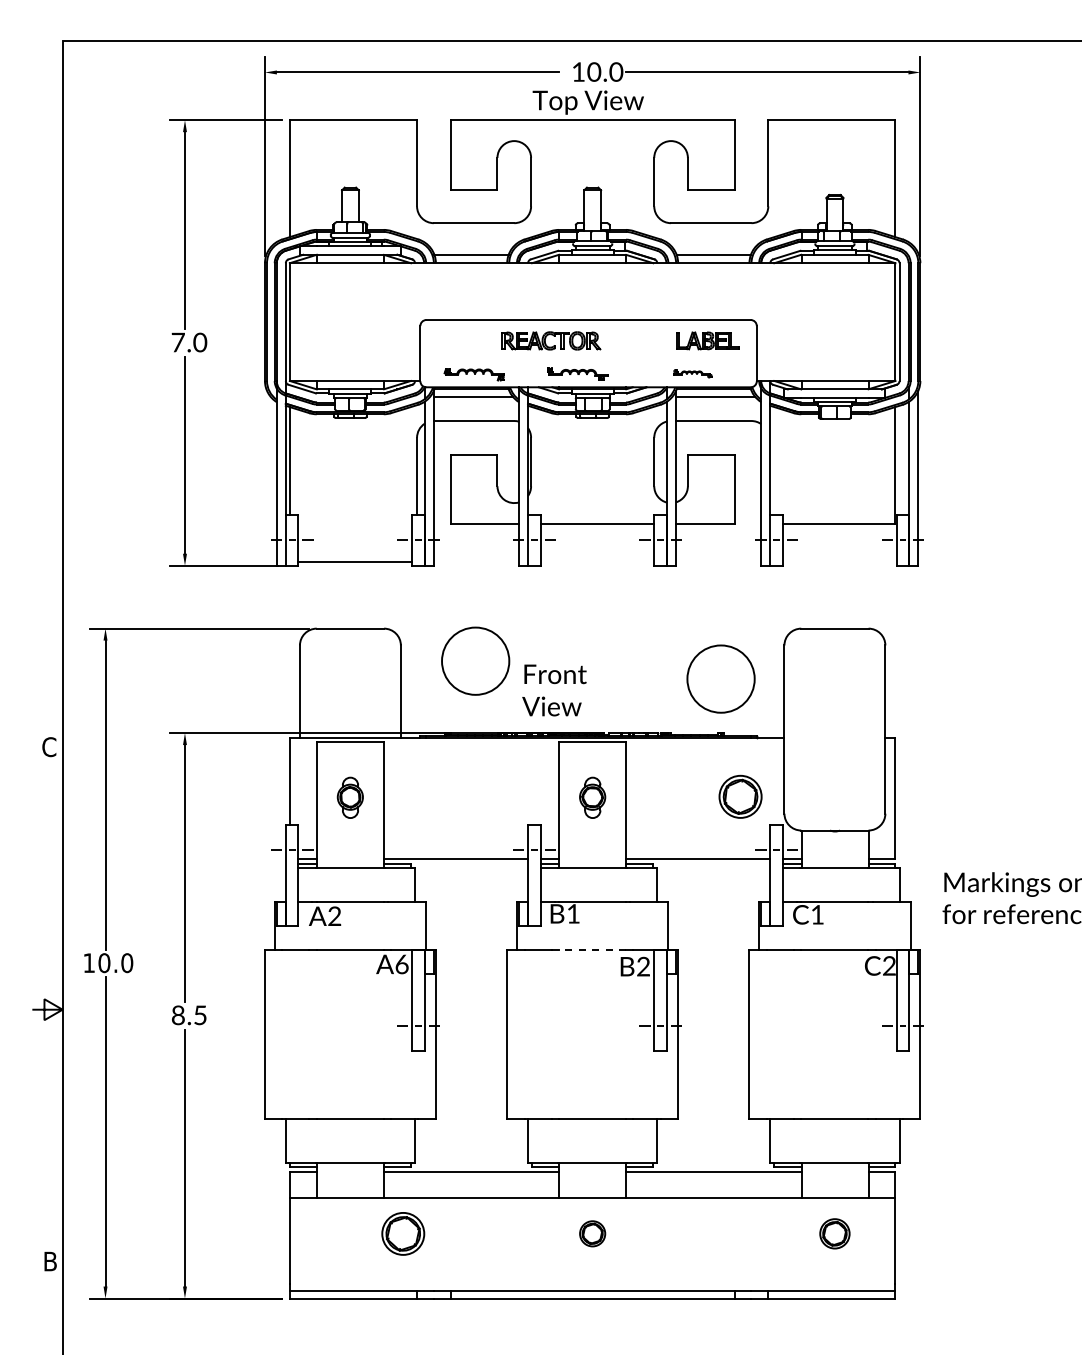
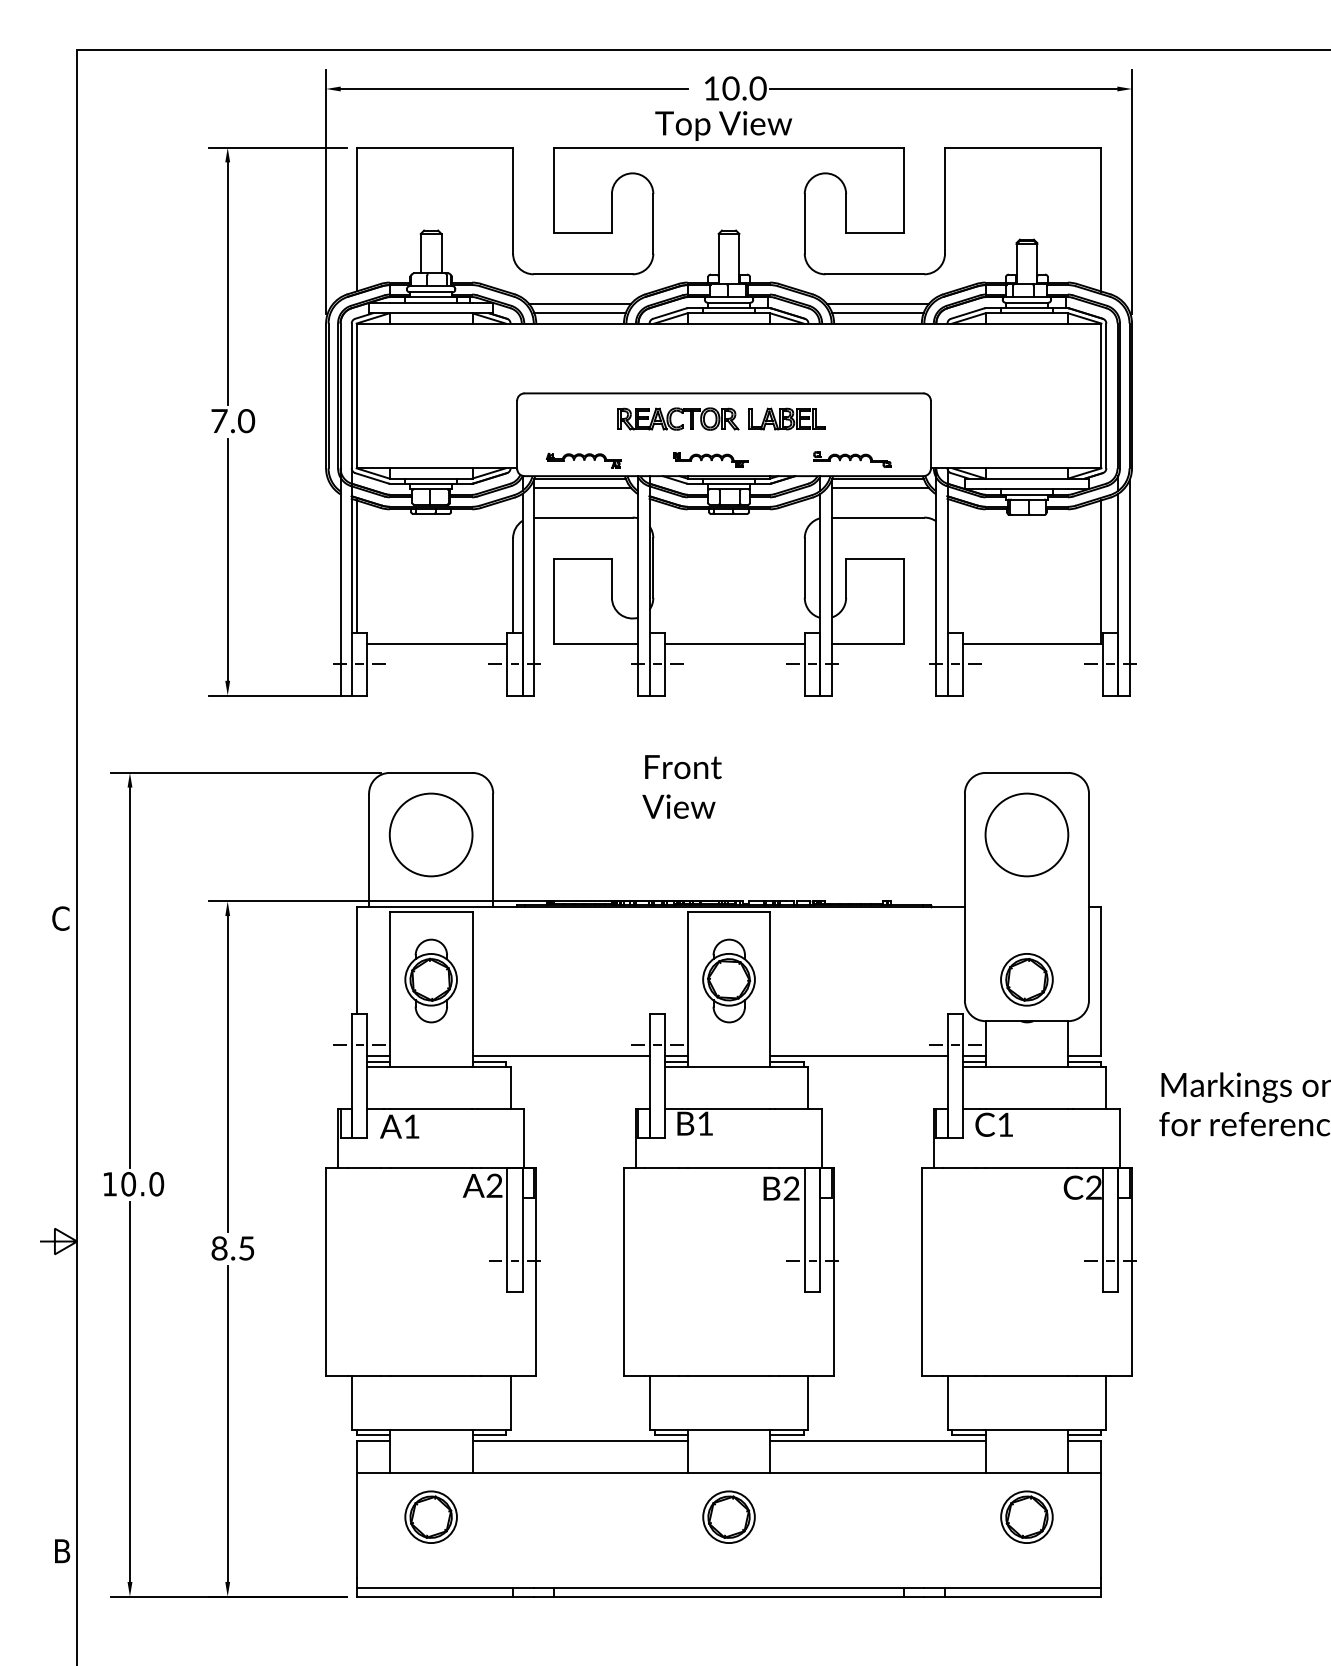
line: (471, 247) -> (579, 304), added
line: (713, 247) -> (877, 304), added
part: (707, 340) -> (786, 418), moved
part: (693, 373) -> (852, 459), size x1.67
line: (355, 562) -> (437, 644), moved
circle: (475, 660) -> (430, 834), moved
circle: (720, 678) -> (1026, 834), moved
text: (554, 690) -> (681, 786), moved
part: (740, 796) -> (1026, 979), moved
part: (349, 797) -> (430, 980), size x1.67
part: (592, 797) -> (728, 980), size x1.67
text: (334, 916) -> (411, 1126), A2 -> A1
line: (592, 949) -> (728, 1167), dashed -> solid
text: (401, 964) -> (494, 1185), A6 -> A2
part: (402, 1233) -> (430, 1516), moved
part: (592, 1233) -> (728, 1516), size x1.67
part: (834, 1233) -> (1026, 1516), size x1.43

